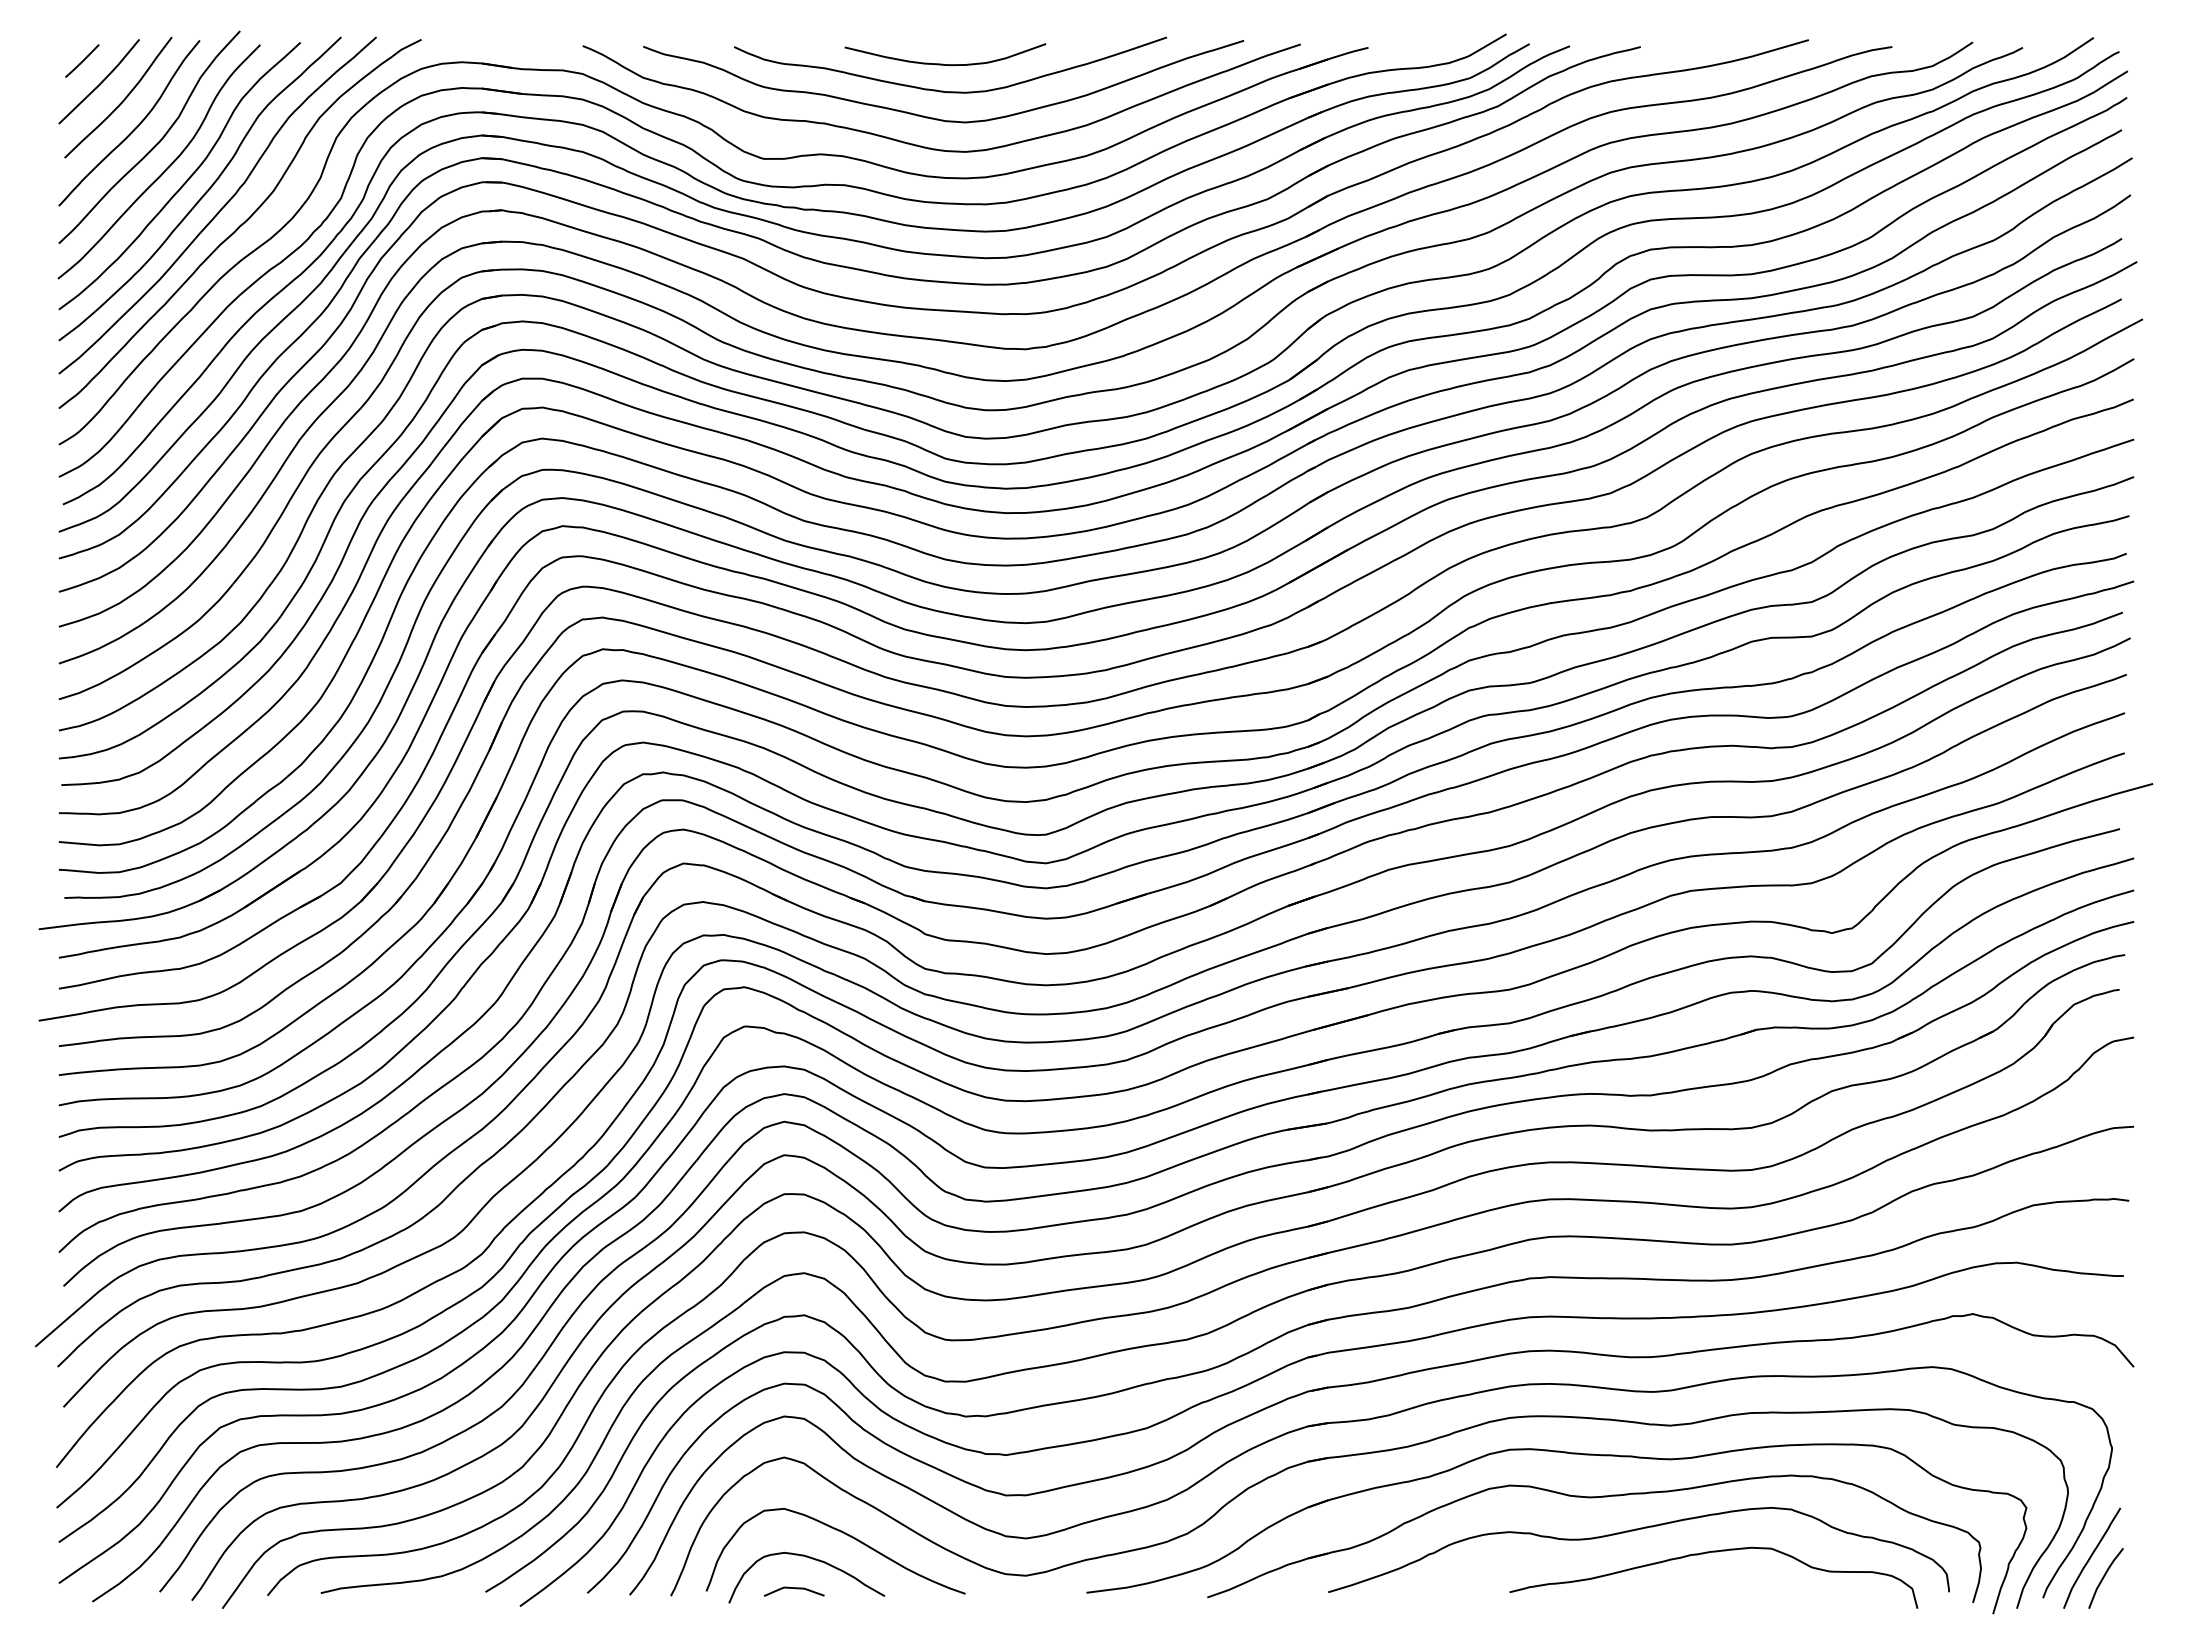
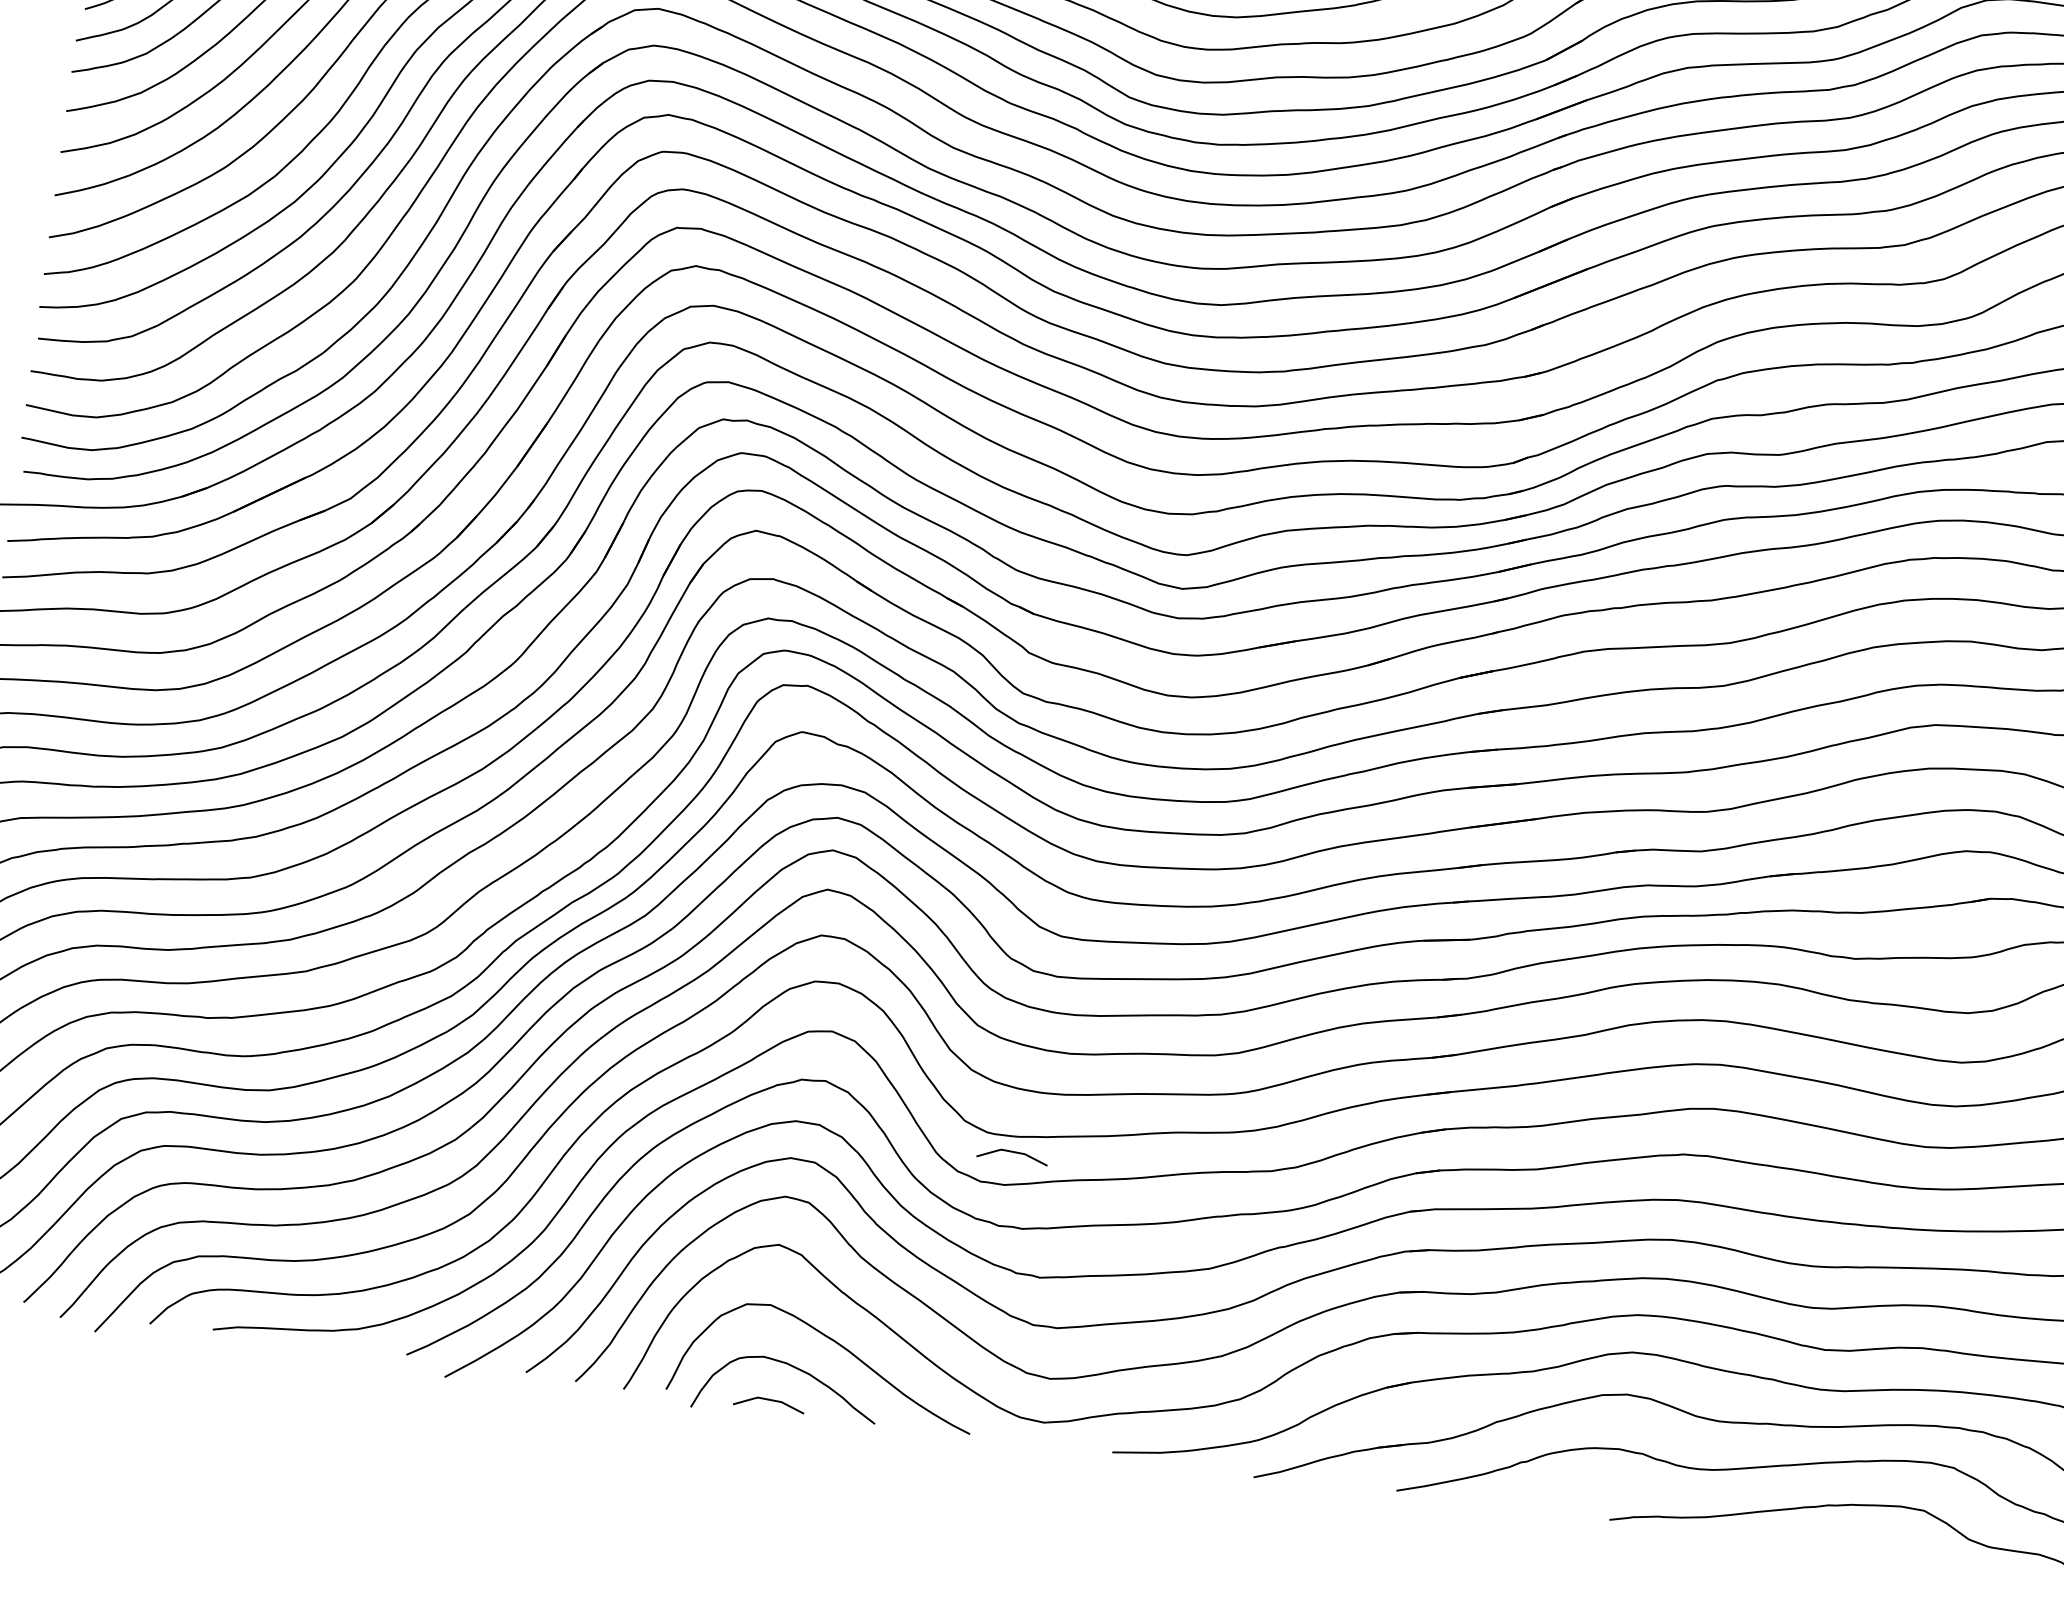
line: (970, 1354) -> (1014, 1153), added

